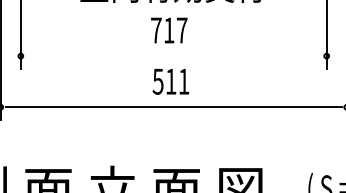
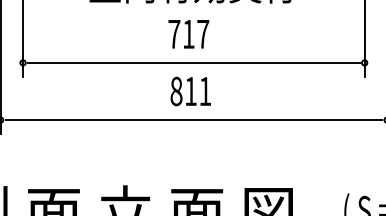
line: (173, 56) -> (193, 63), added
text: (157, 81) -> (175, 91), 511 -> 811

